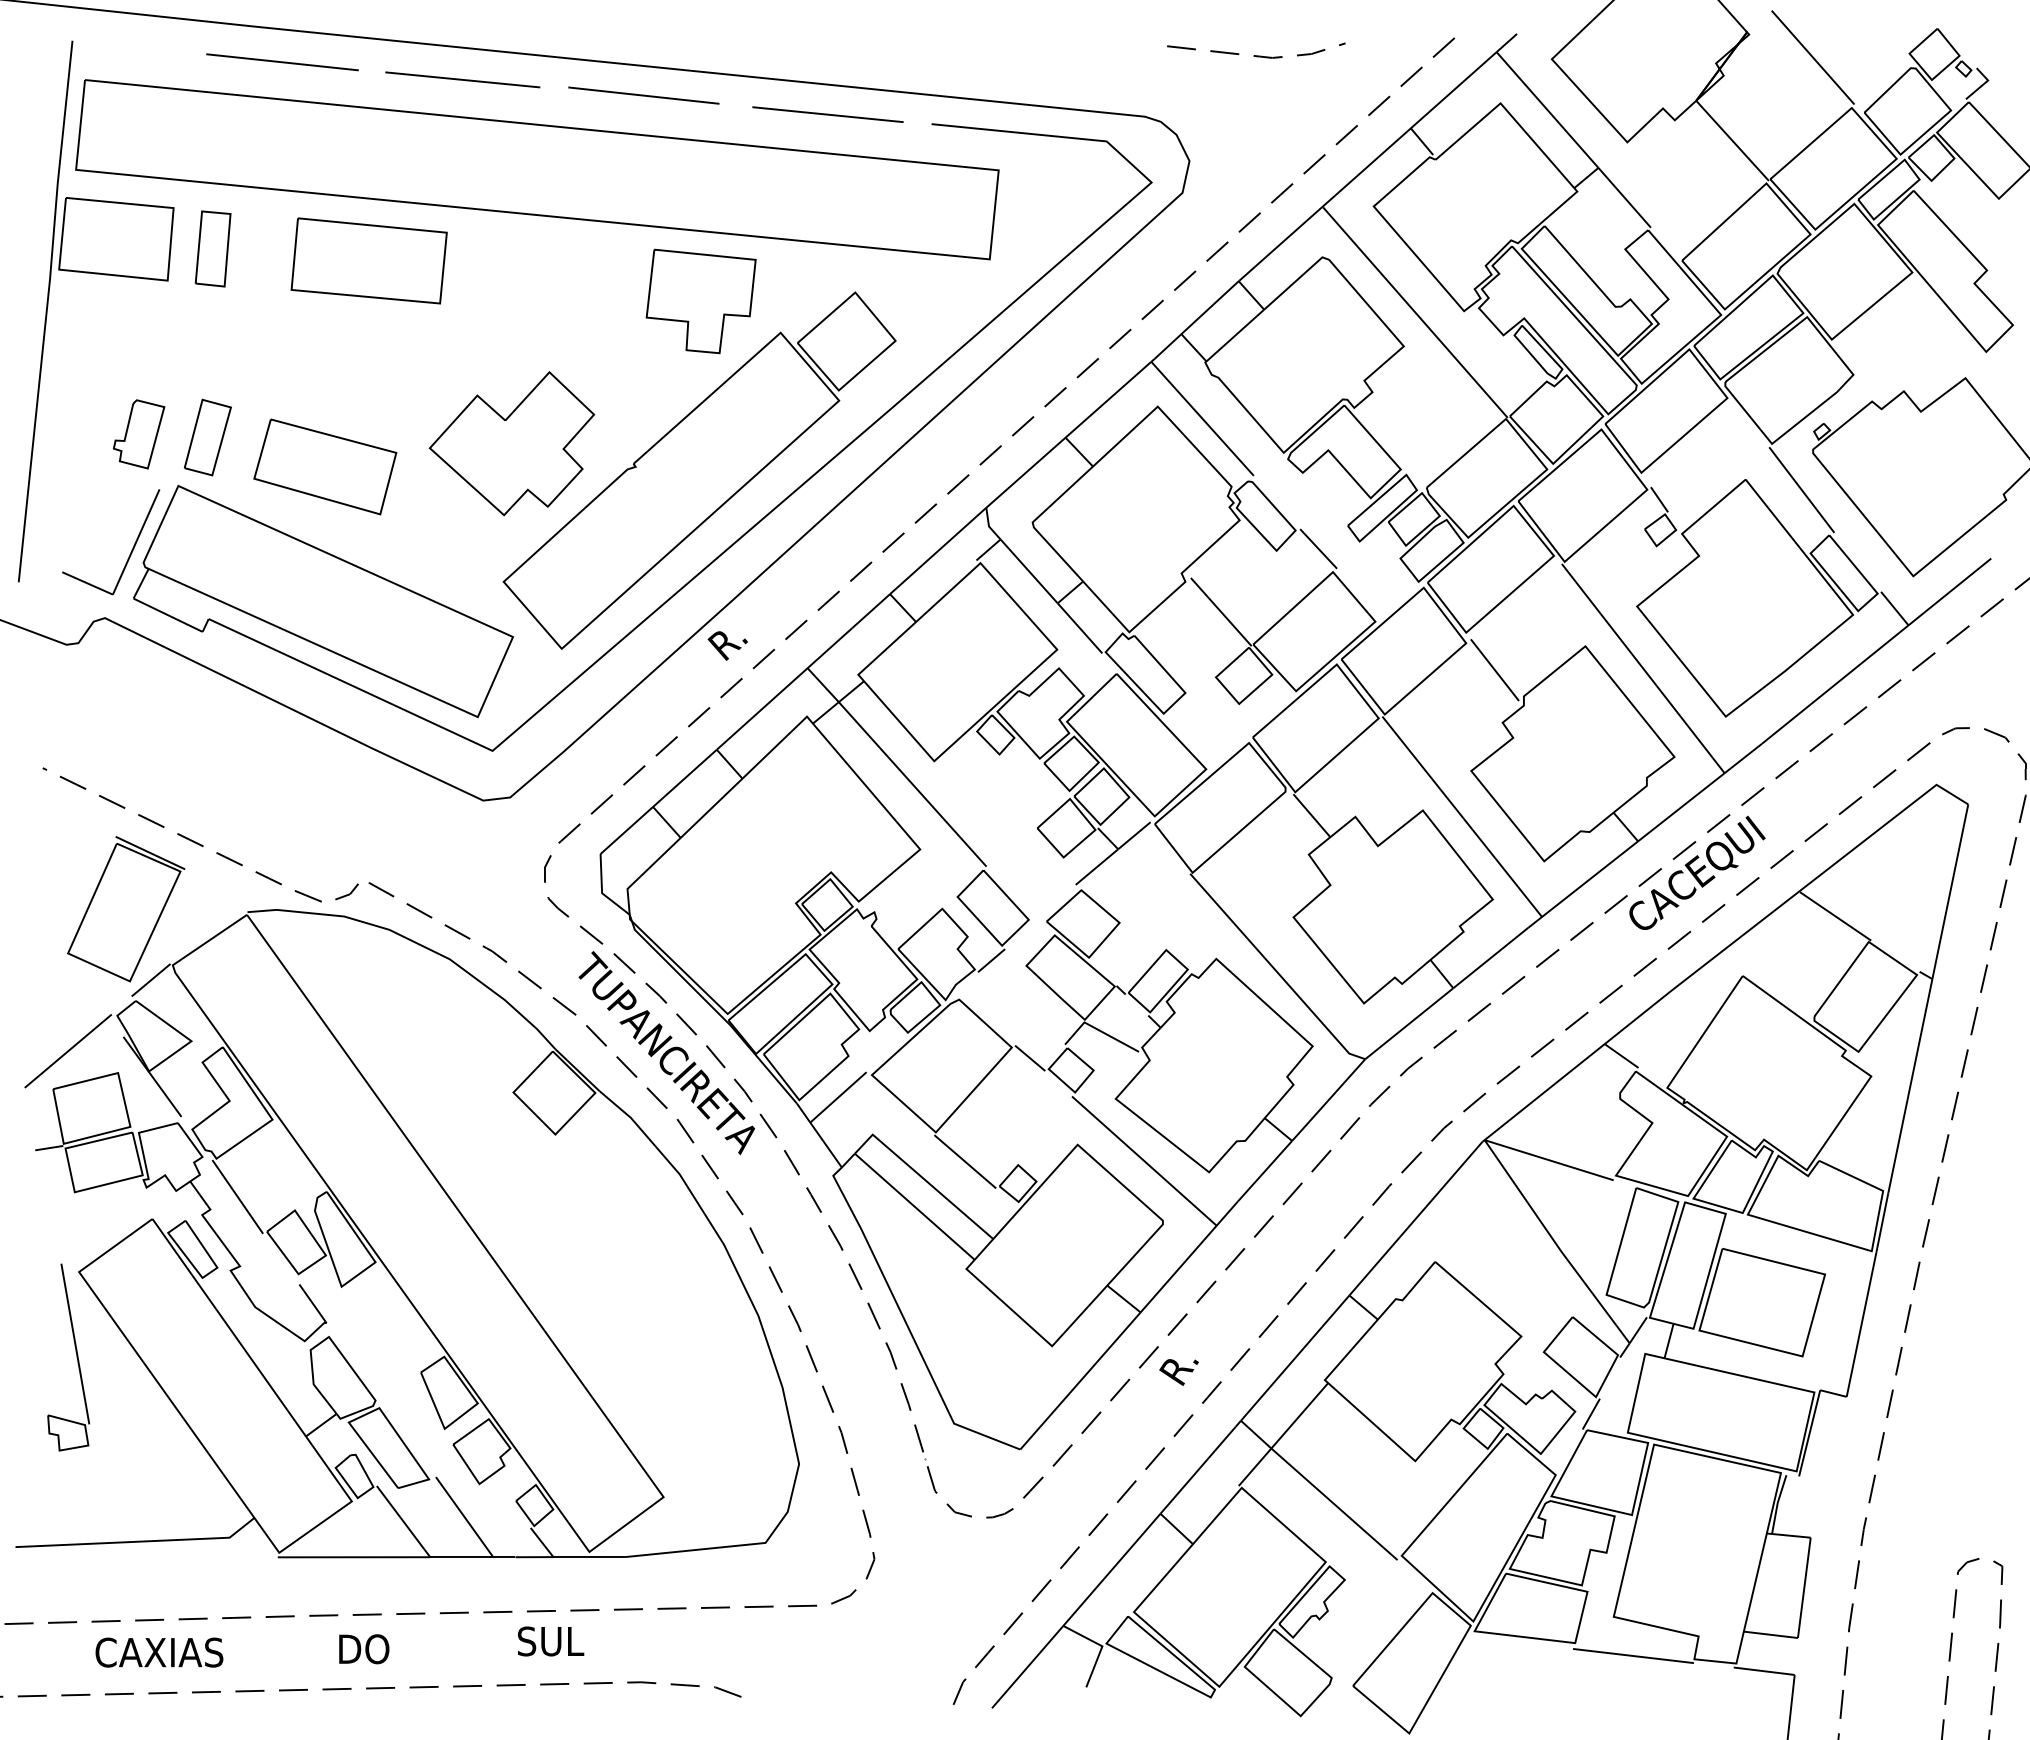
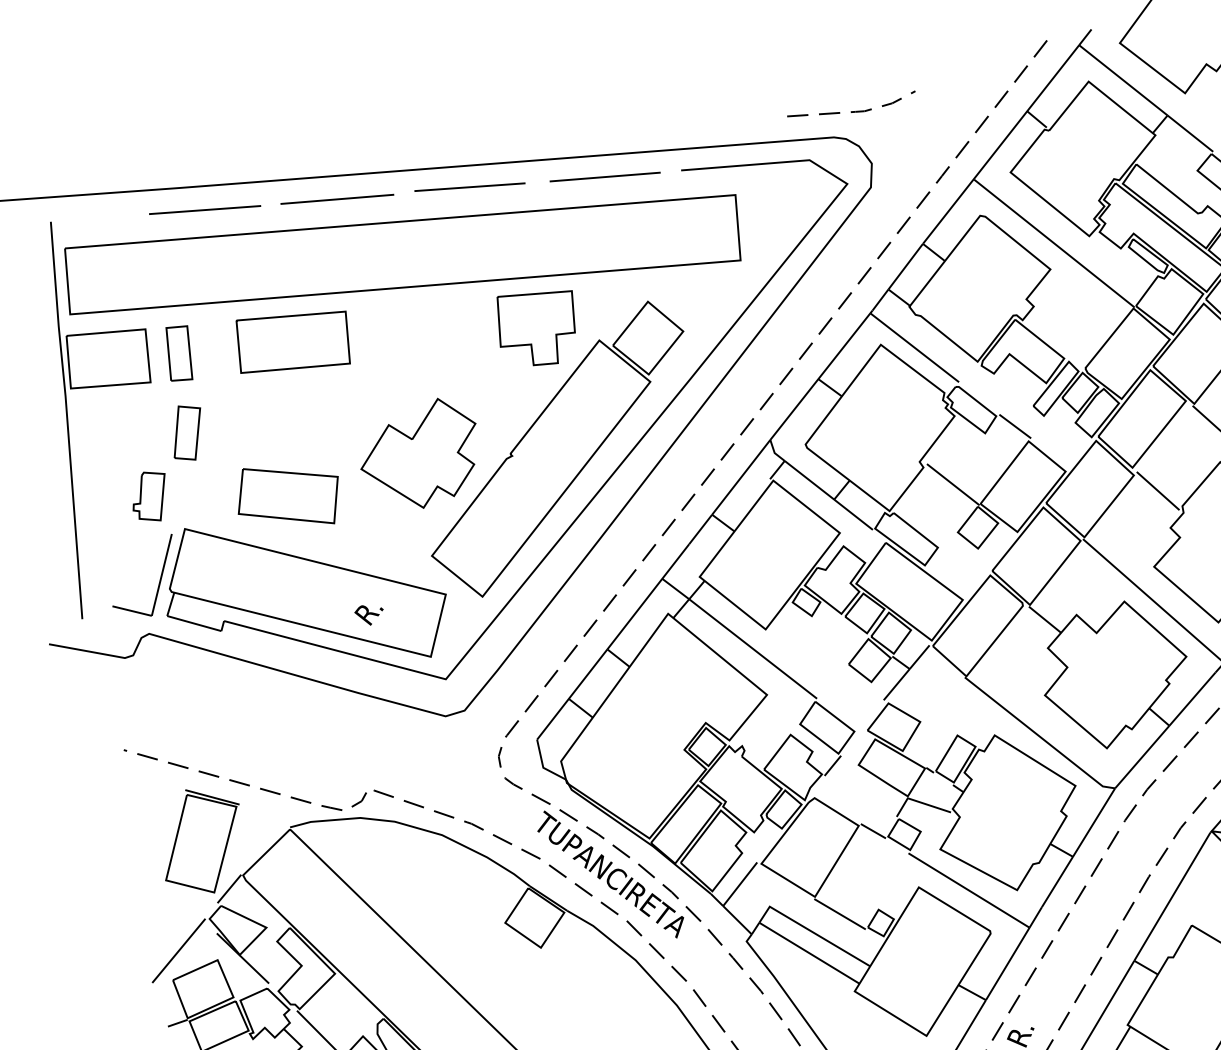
line: (1256, 55) -> (852, 111), moved
part: (207, 437) -> (187, 433), moved
text: (727, 645) -> (369, 614), moved

